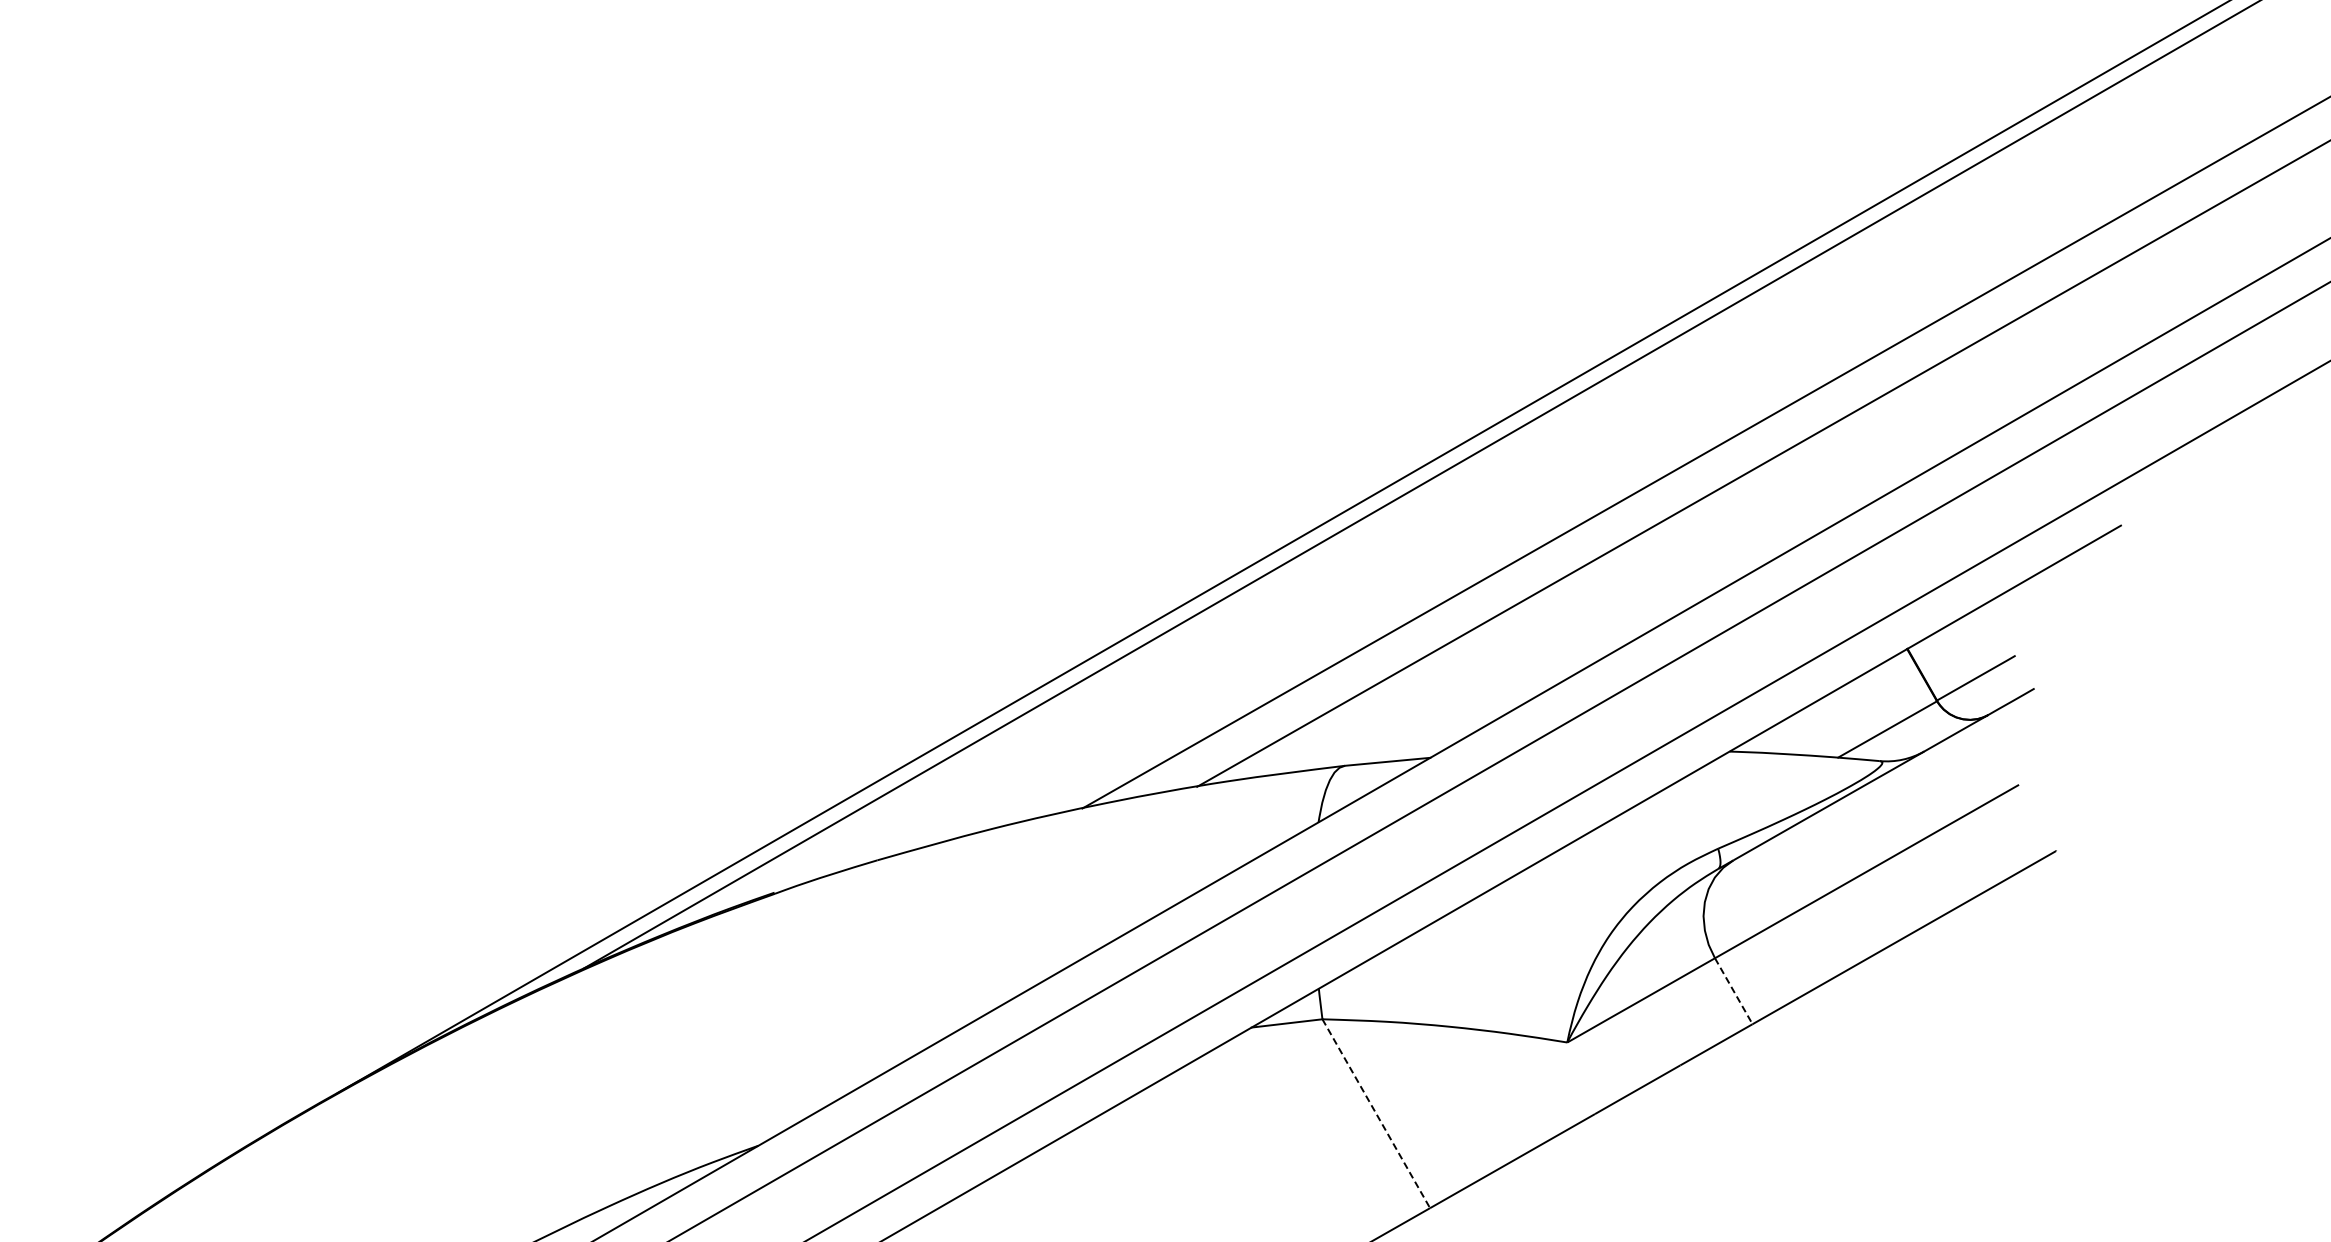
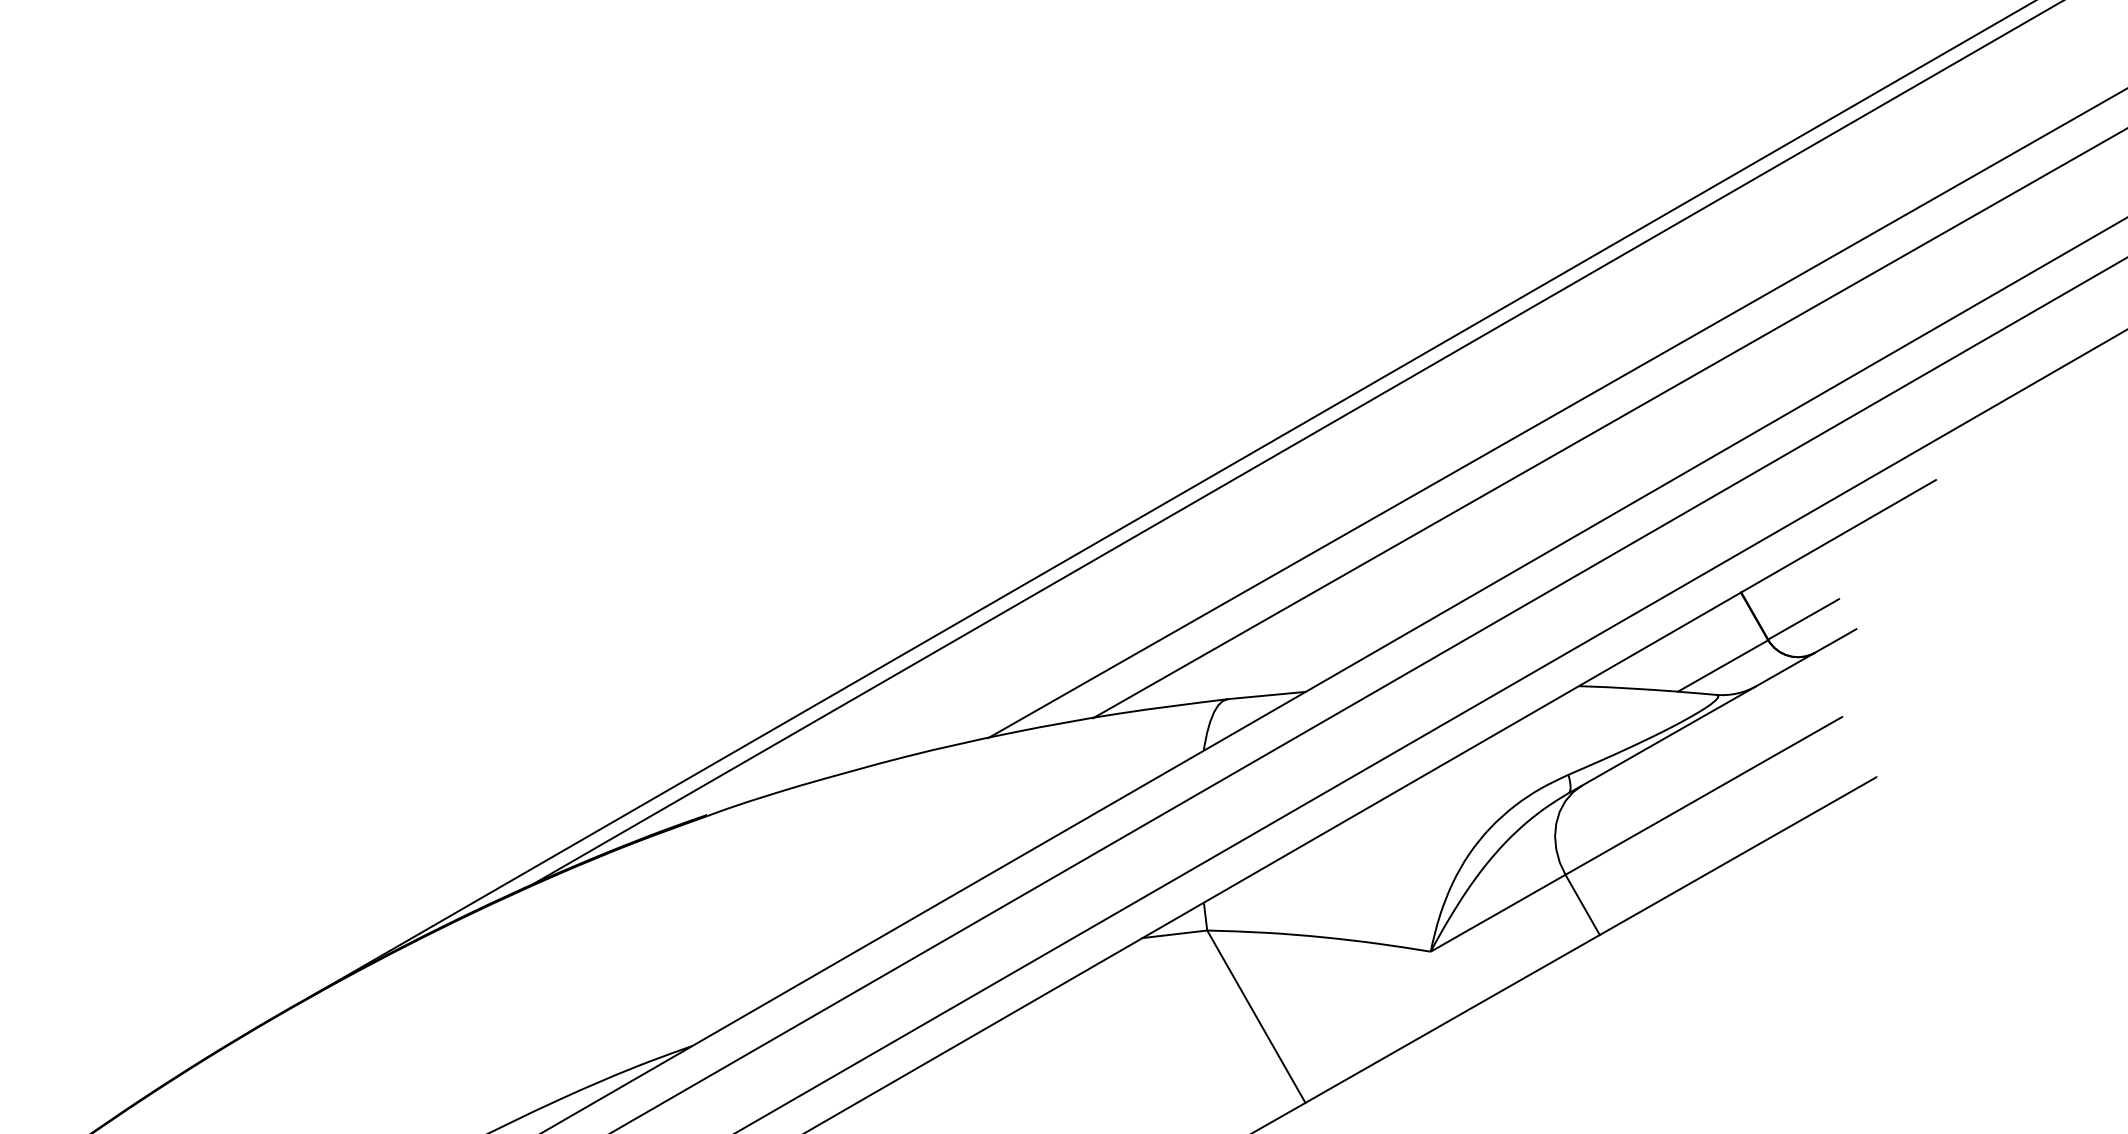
line: (1733, 991) -> (1582, 905), dashed -> solid
line: (1376, 1113) -> (1256, 1016), dashed -> solid

